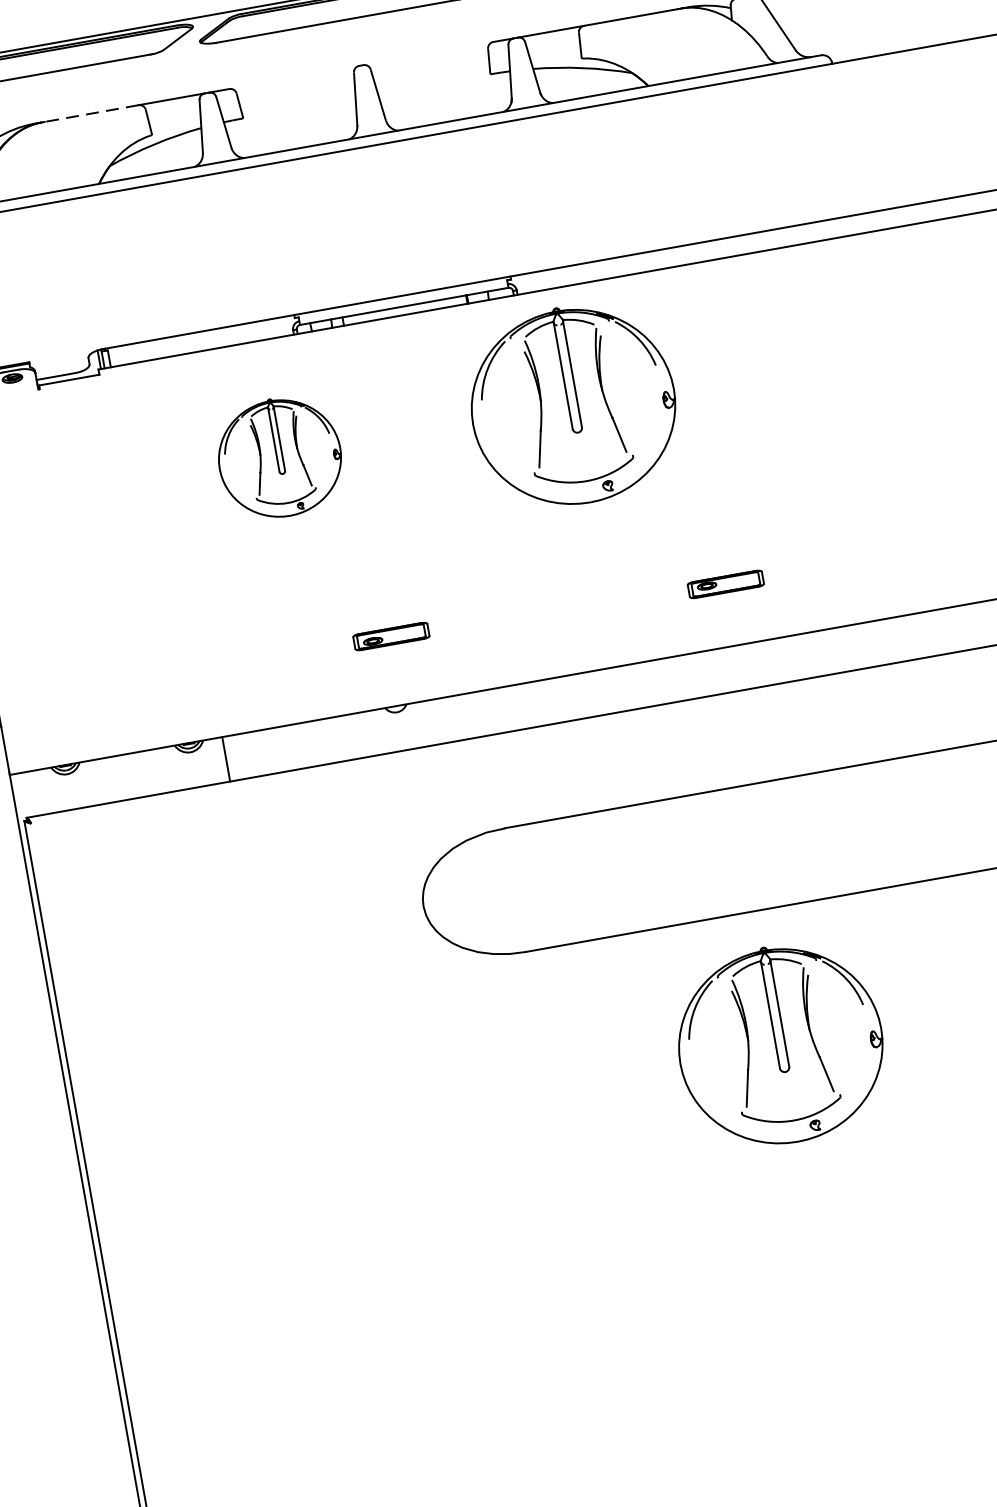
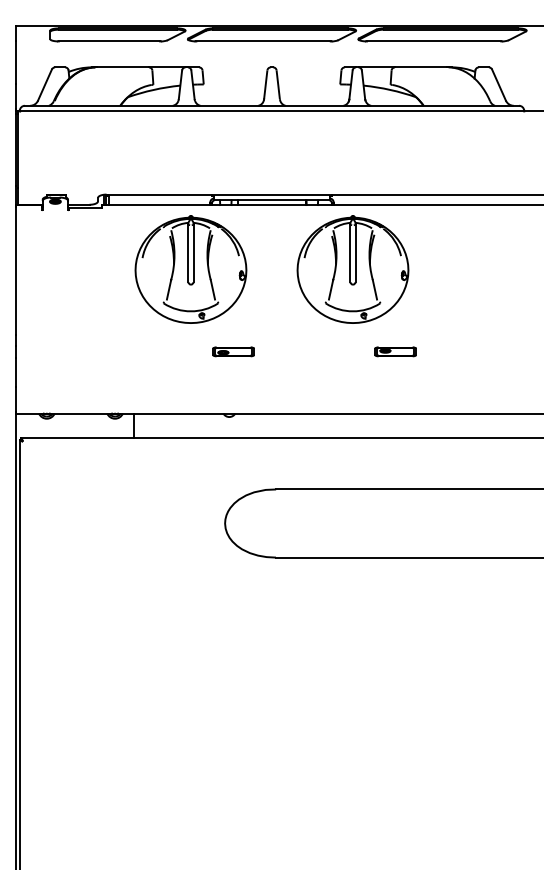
line: (92, 113) -> (123, 67), dashed -> solid
part: (278, 457) -> (190, 269), size x1.67
part: (725, 583) -> (395, 351), moved
part: (391, 635) -> (233, 351), moved
part: (779, 1044) -> (402, 631), removed

